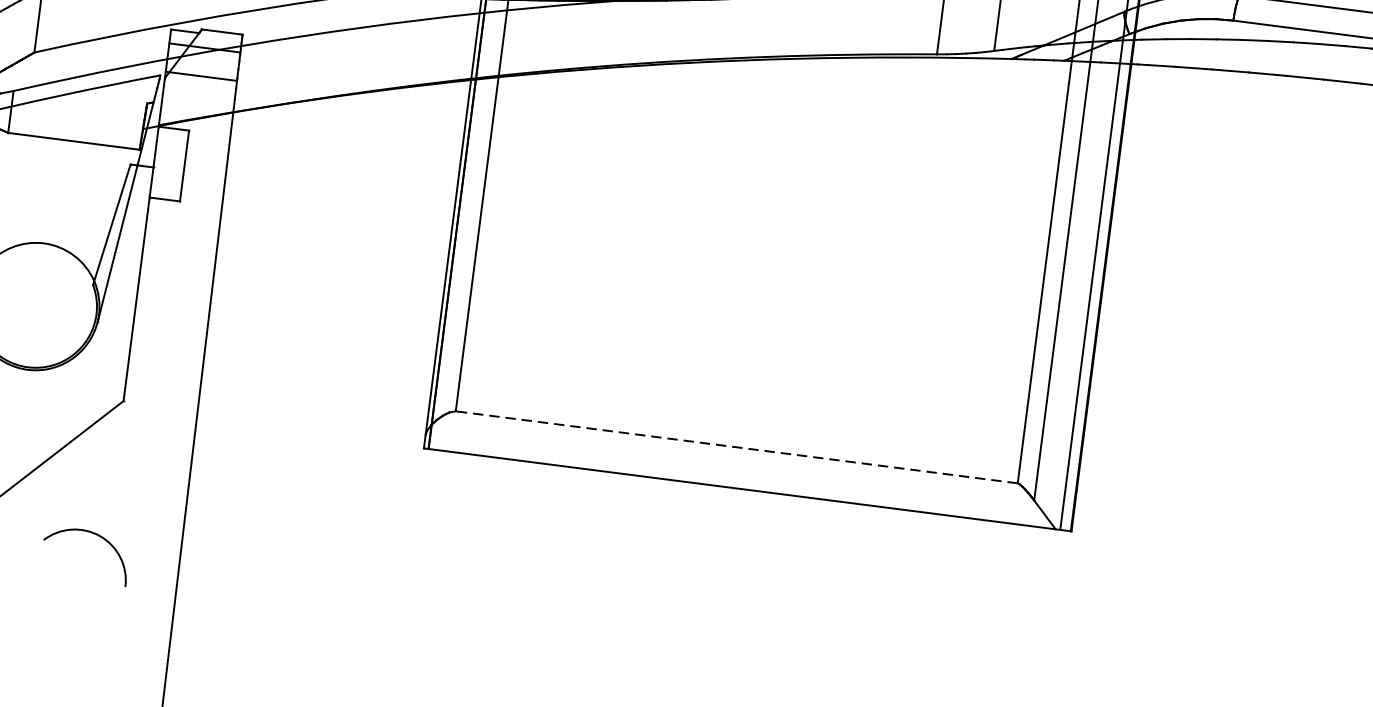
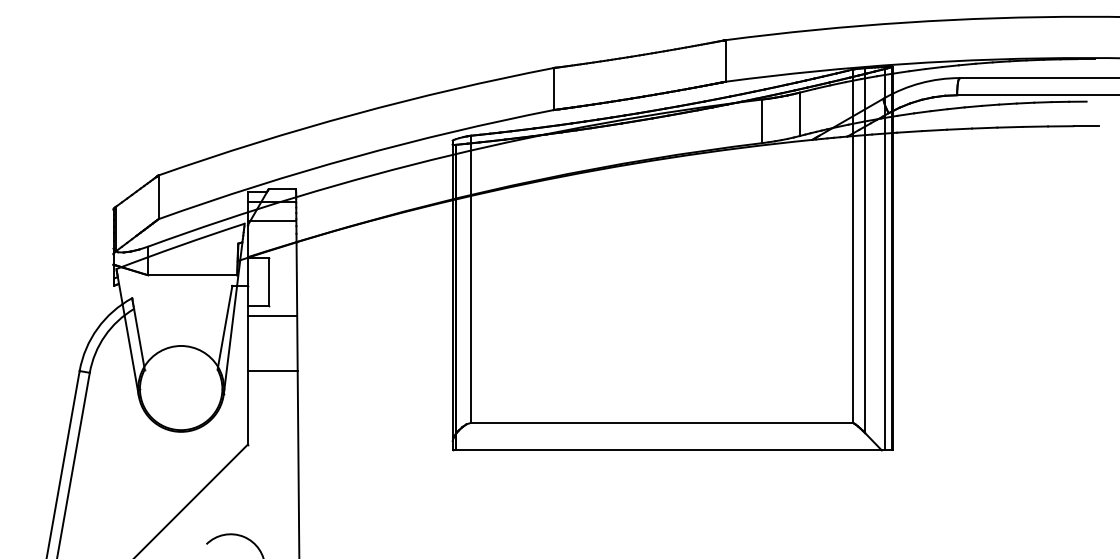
line: (184, 215) -> (272, 315), added
line: (173, 296) -> (272, 370), added
line: (736, 446) -> (661, 422), dashed -> solid

